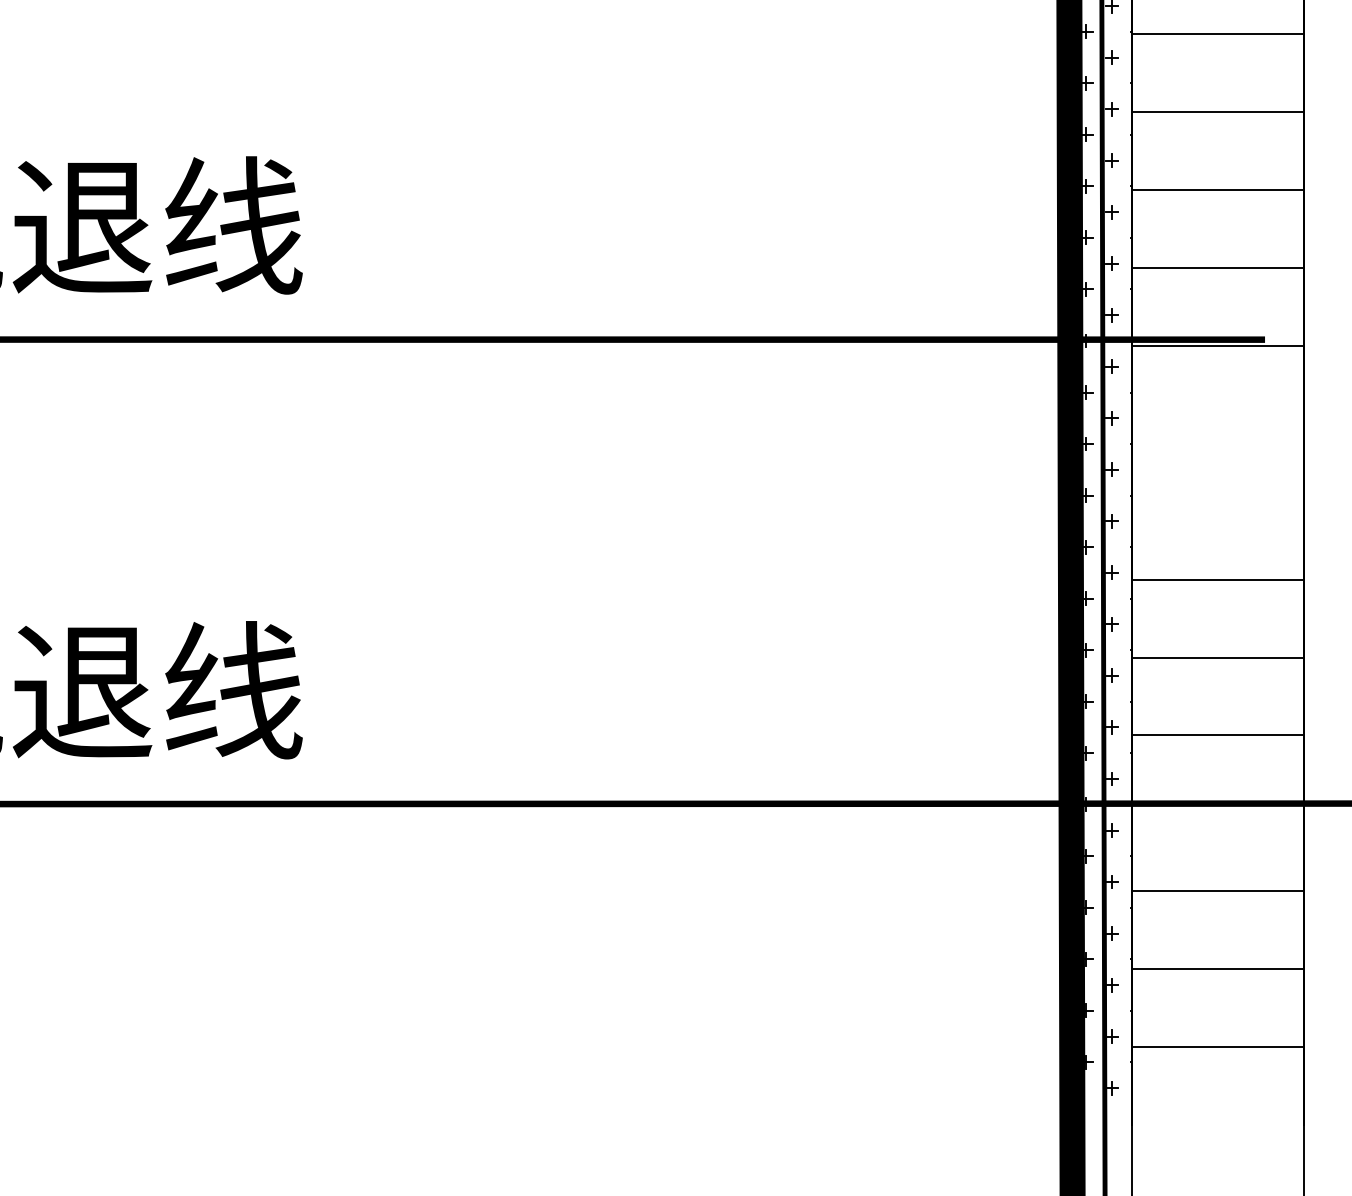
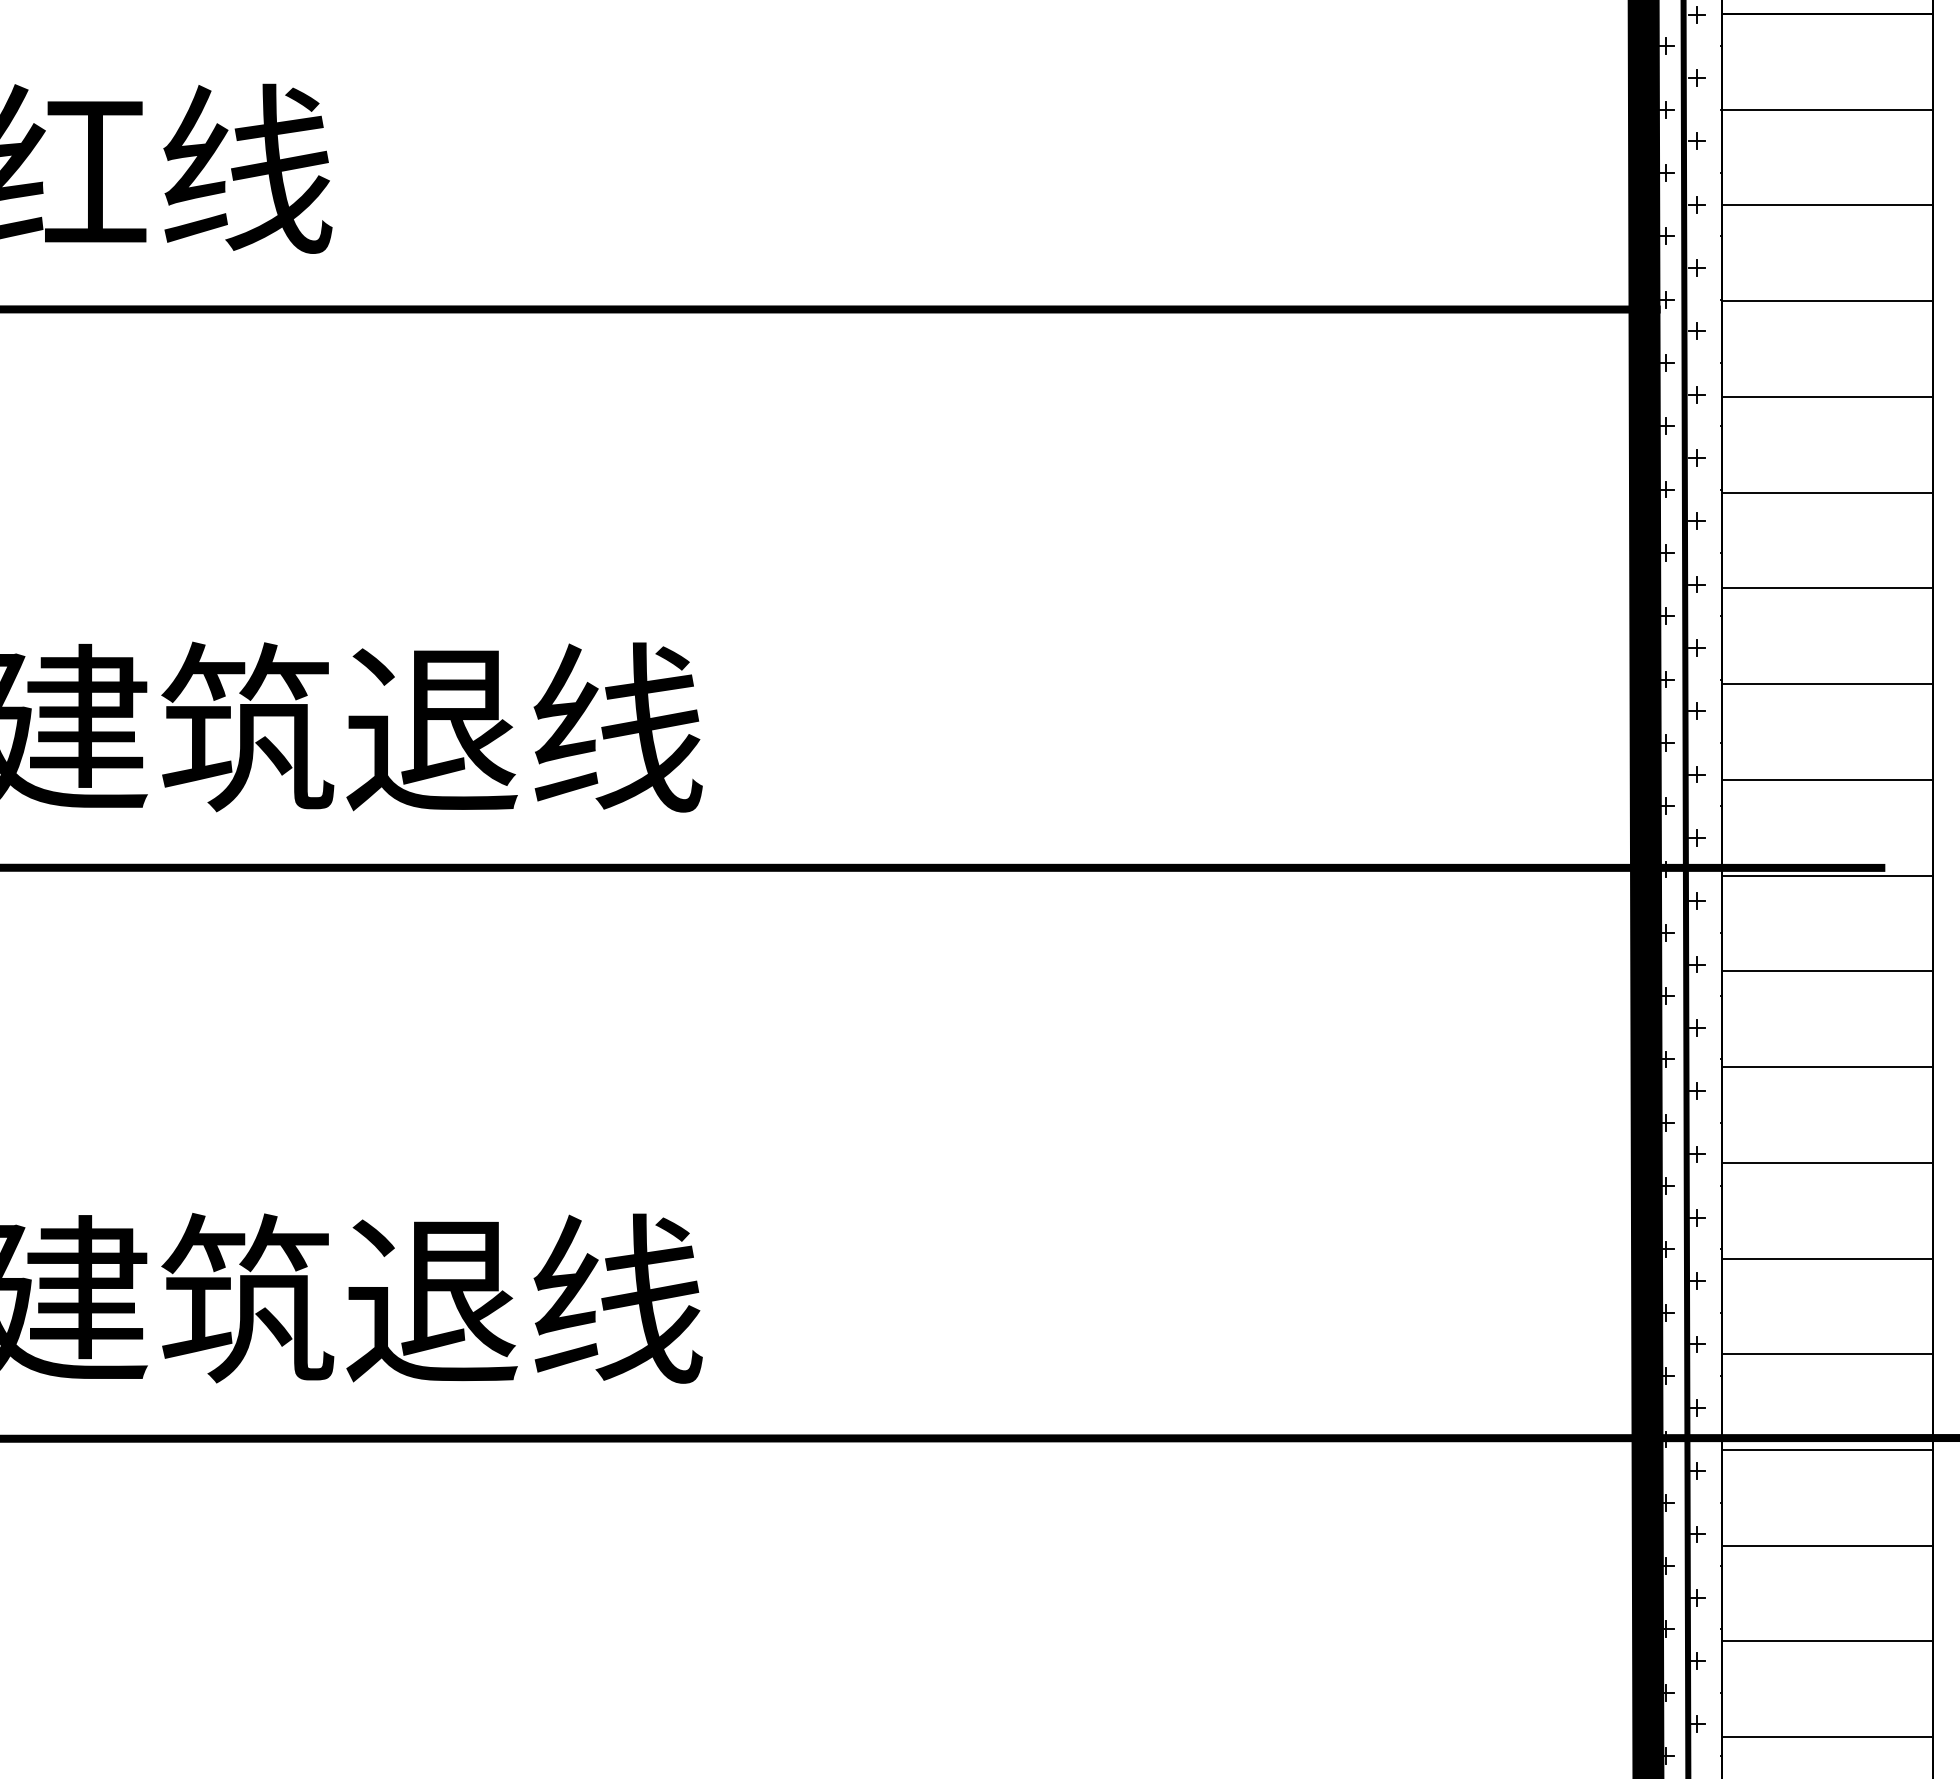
line: (1217, 423) -> (1827, 971), added
line: (1217, 502) -> (1827, 1067), added
line: (1217, 812) -> (1827, 1449), added

